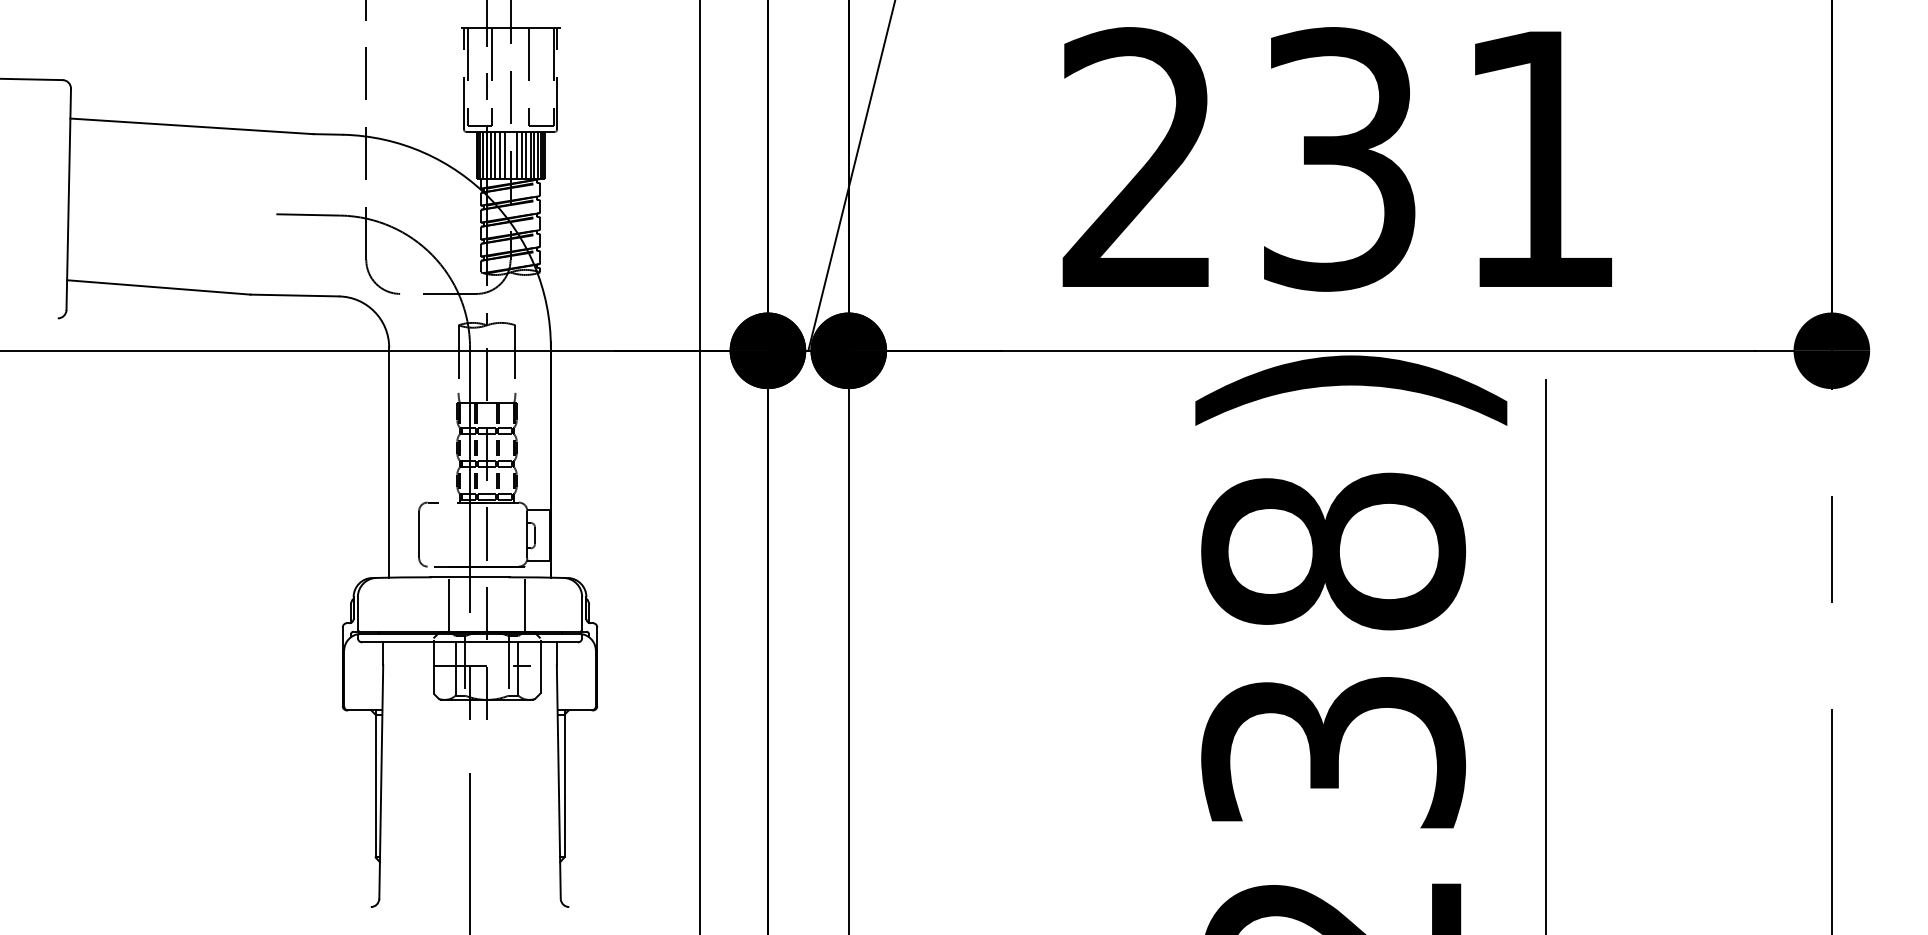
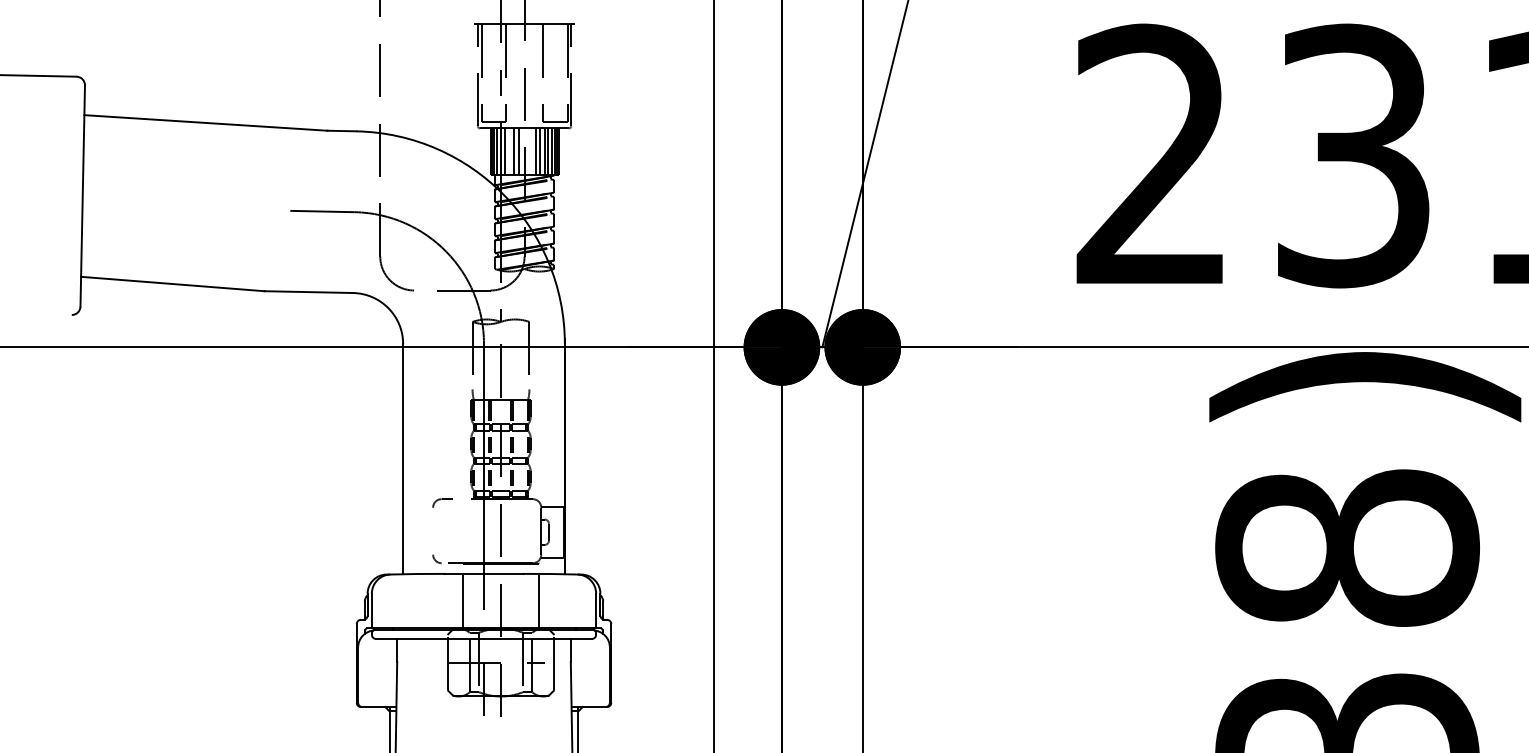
line: (494, 154) -> (508, 151), removed
line: (516, 154) -> (530, 151), removed
line: (419, 534) -> (433, 531), removed

